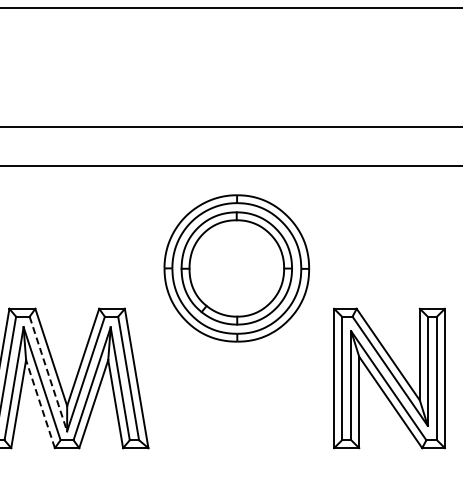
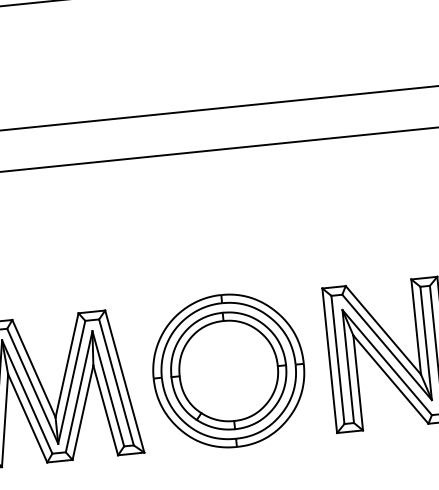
part: (236, 268) -> (228, 371), moved
line: (48, 374) -> (32, 386), dashed -> solid
line: (40, 403) -> (27, 417), dashed -> solid

